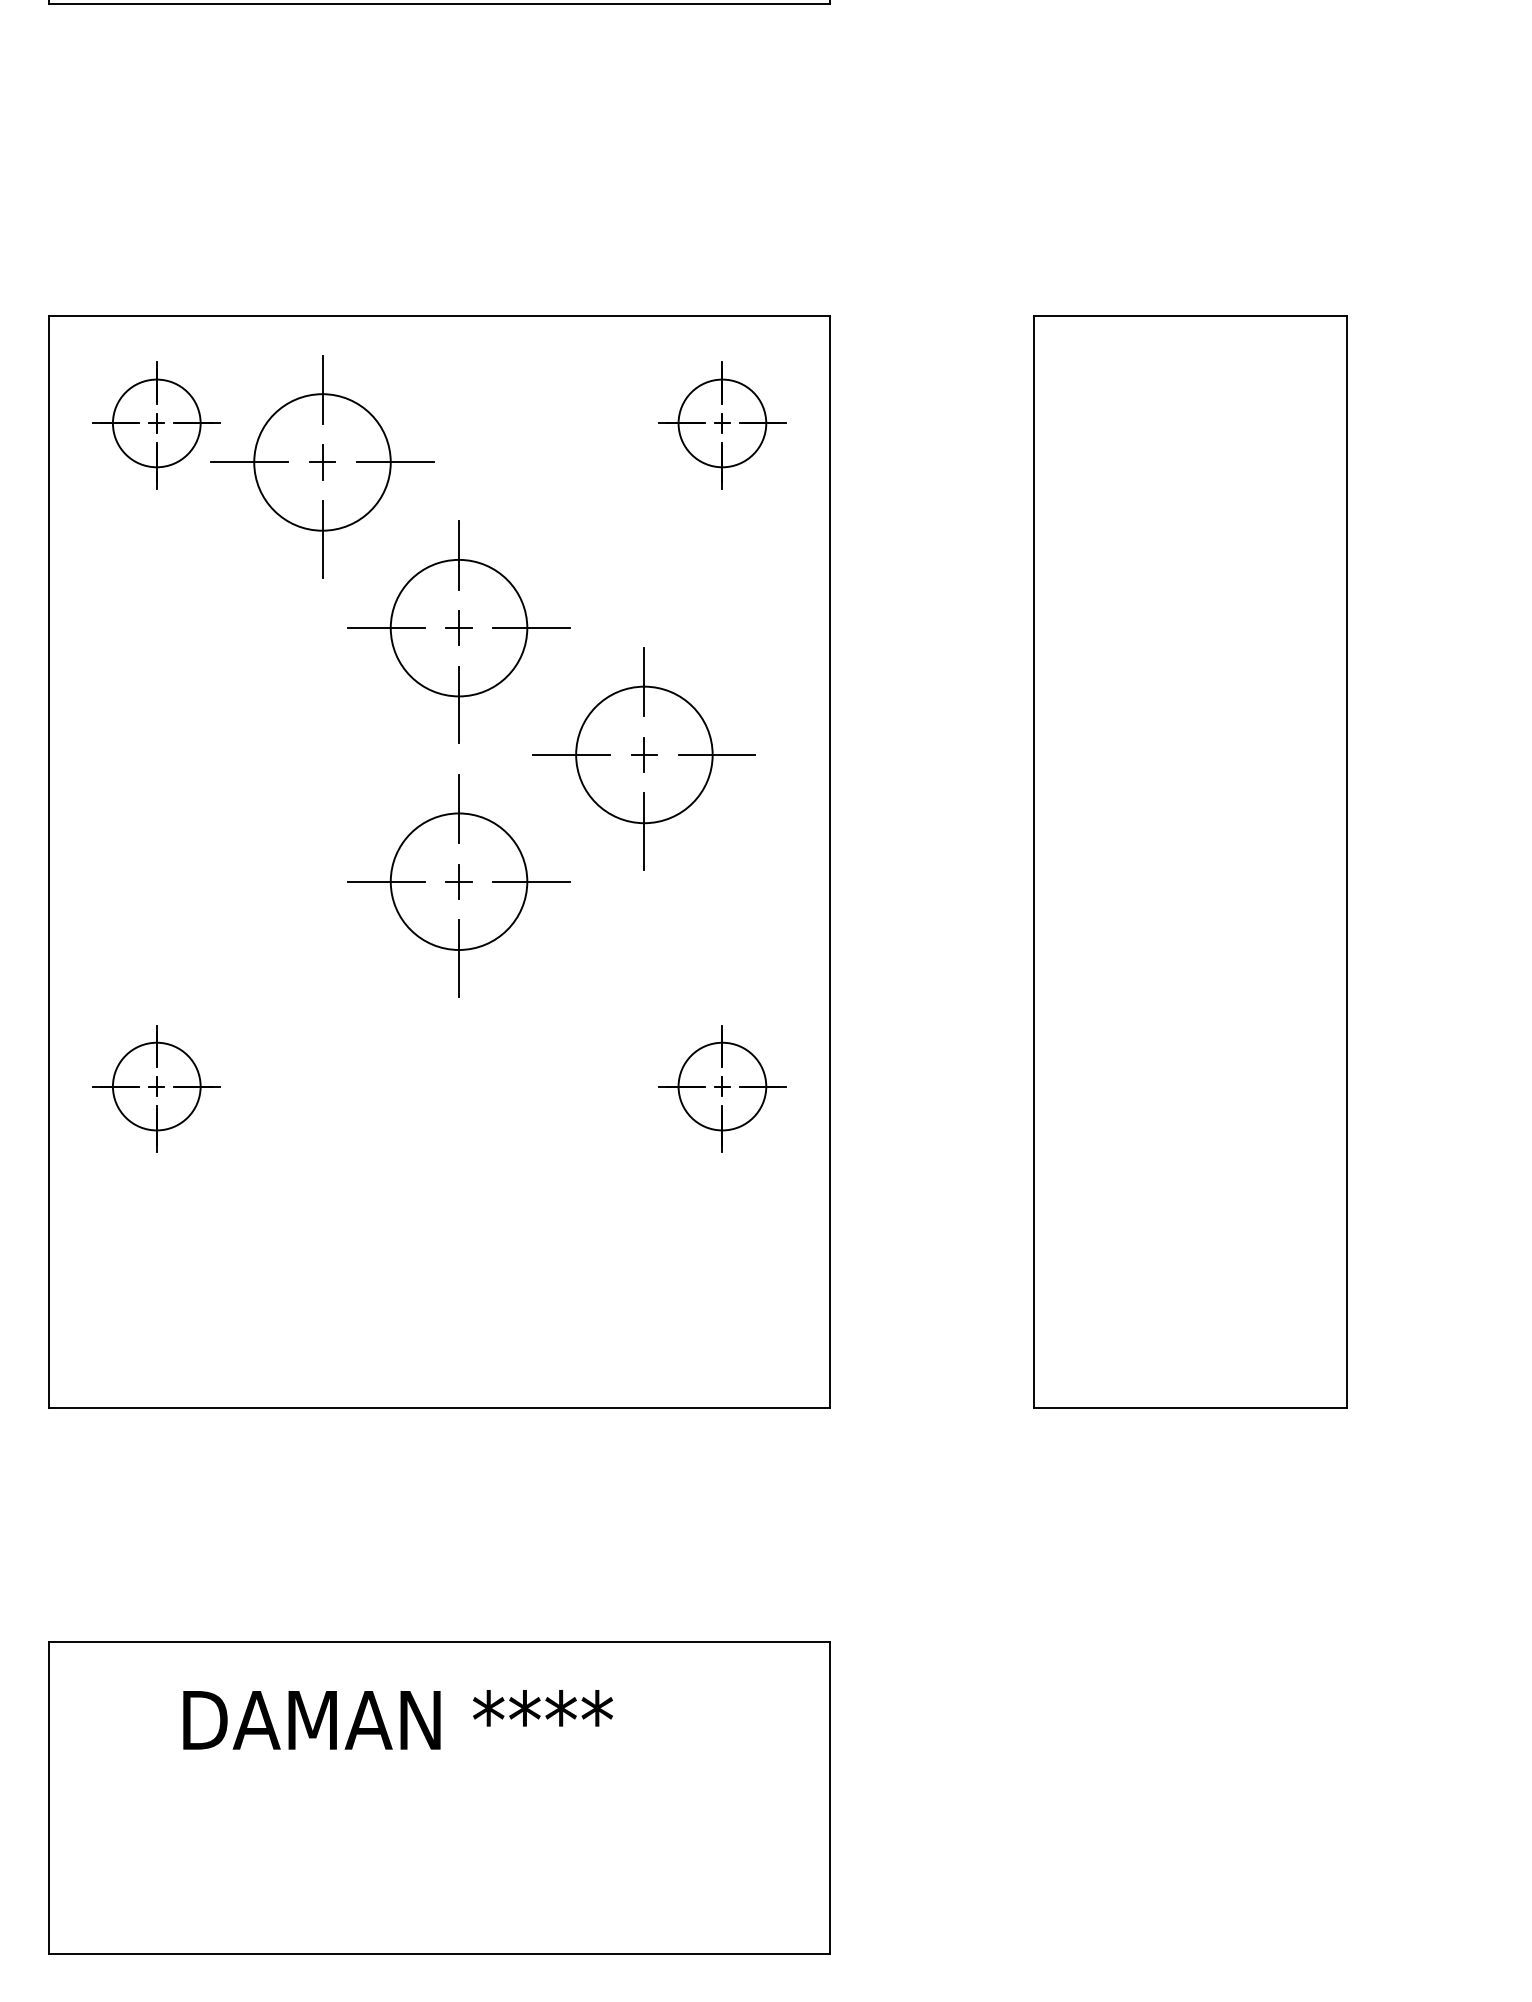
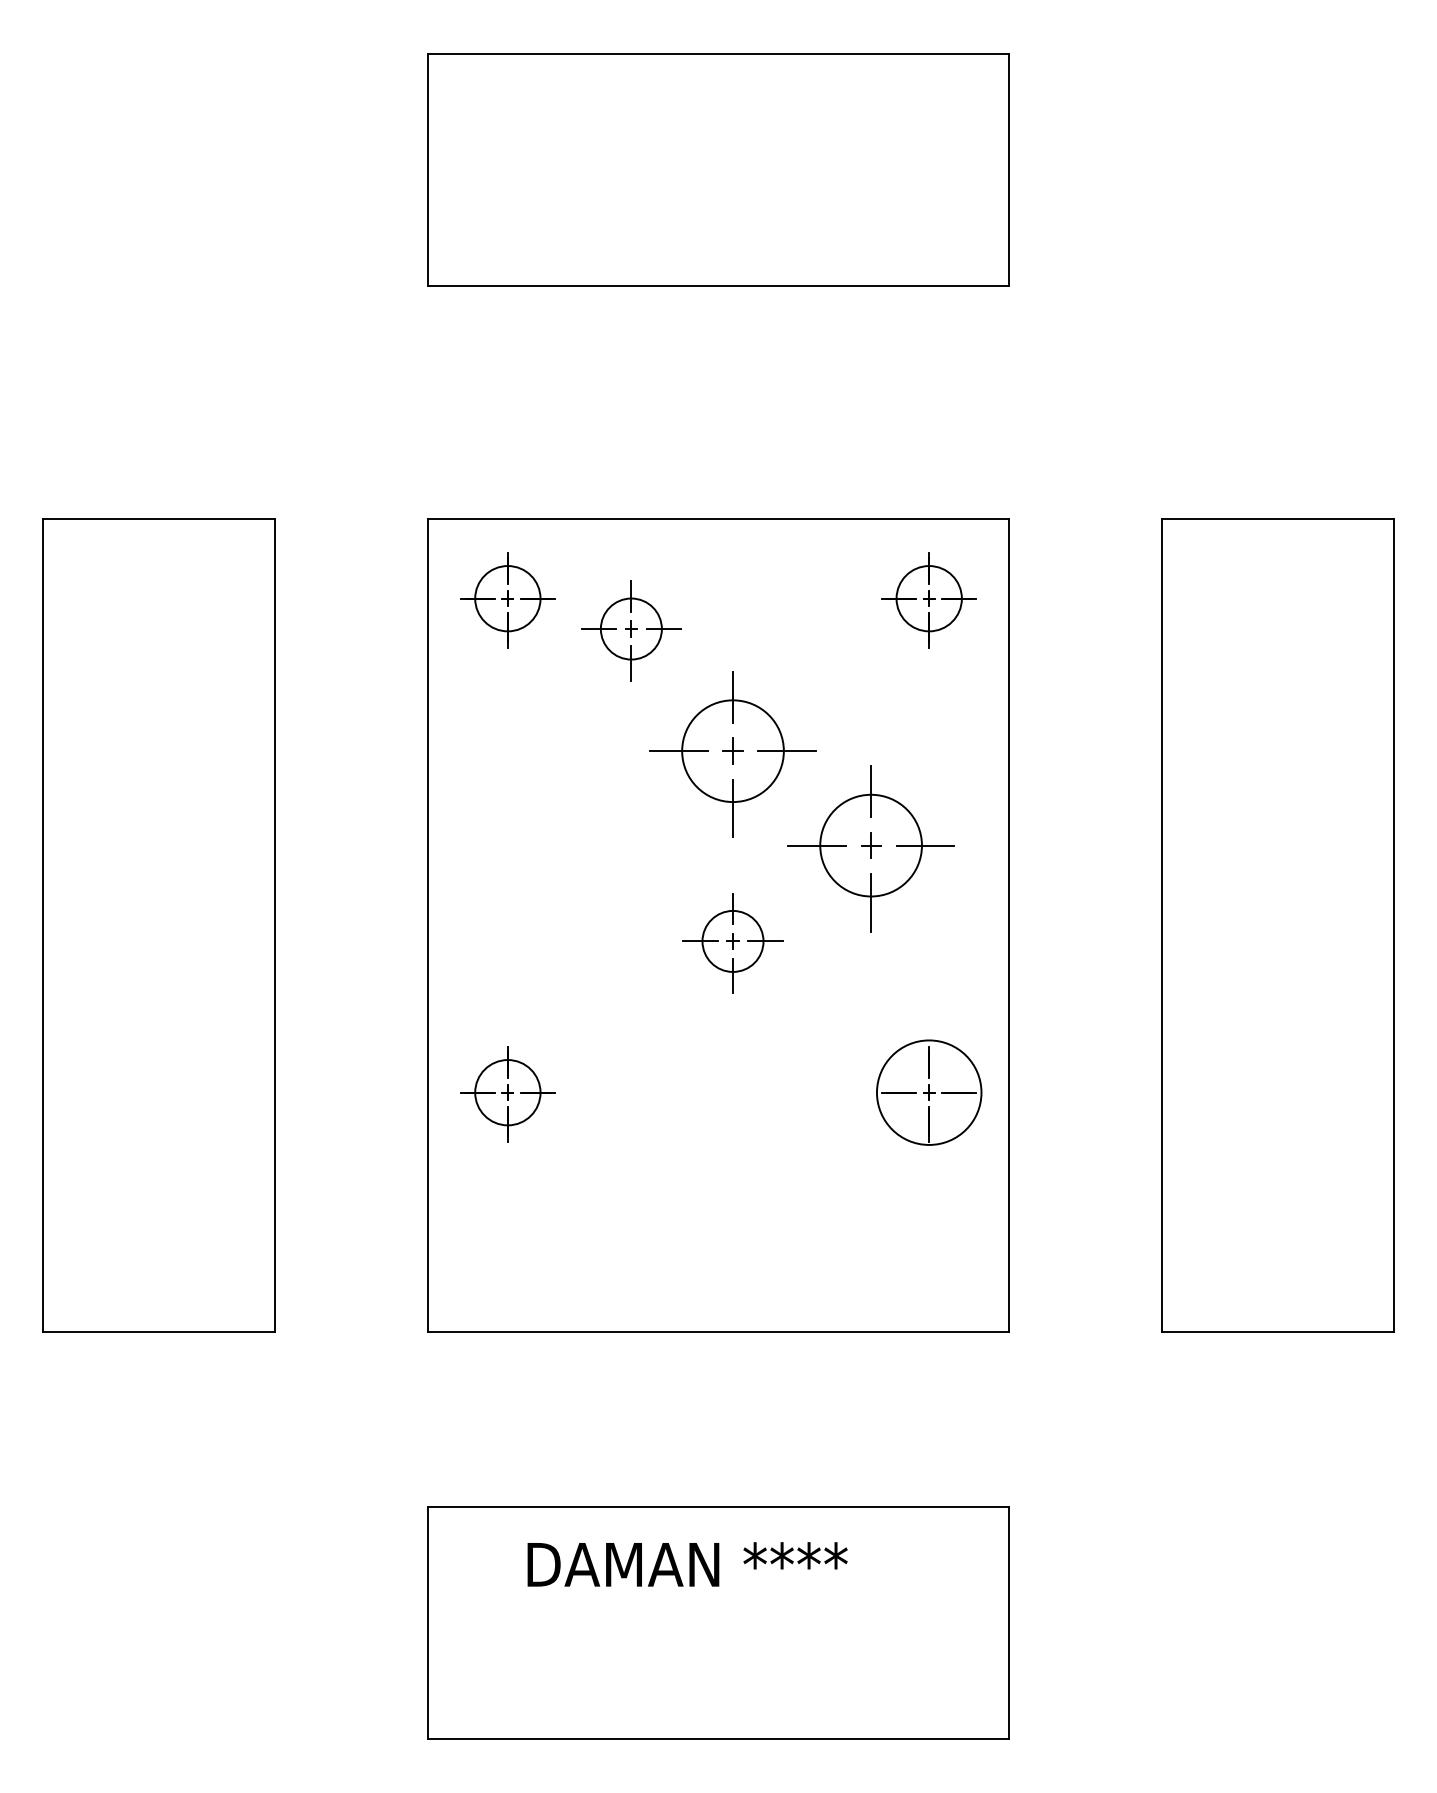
part: (322, 466) -> (631, 630), size x0.6
part: (458, 886) -> (732, 943), size x0.6
circle: (721, 1086) -> (928, 1092), size x1.6

